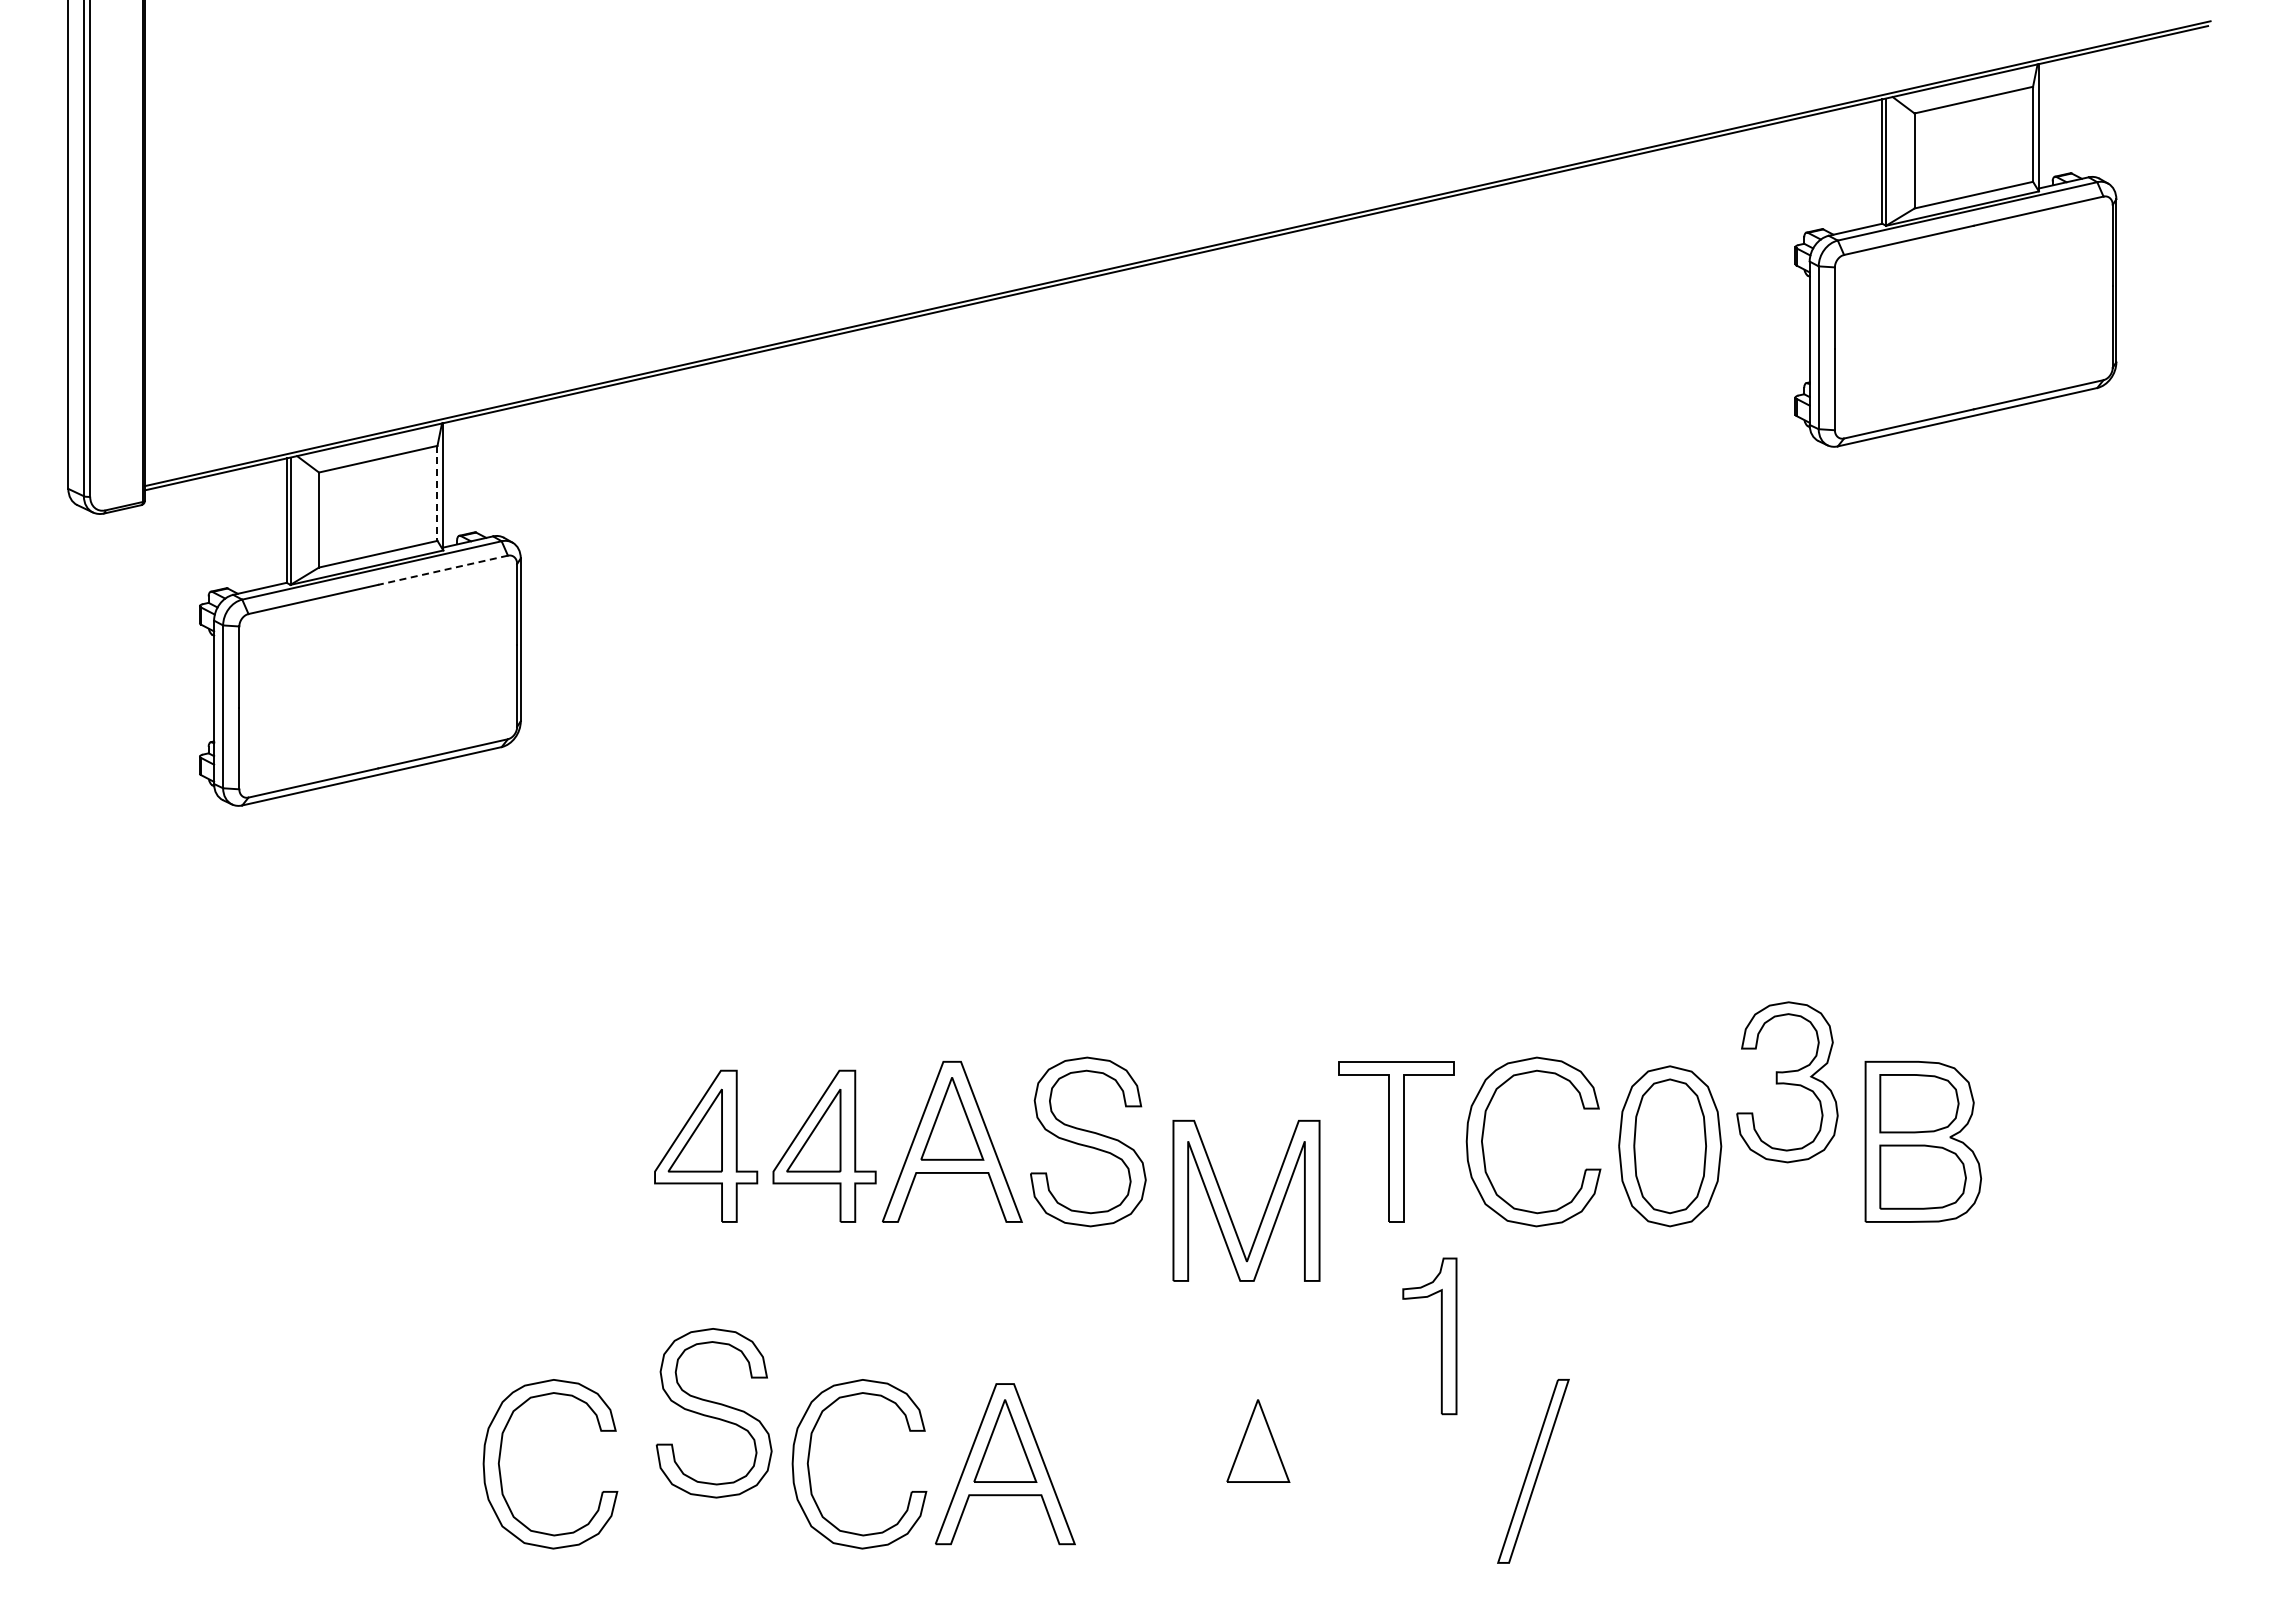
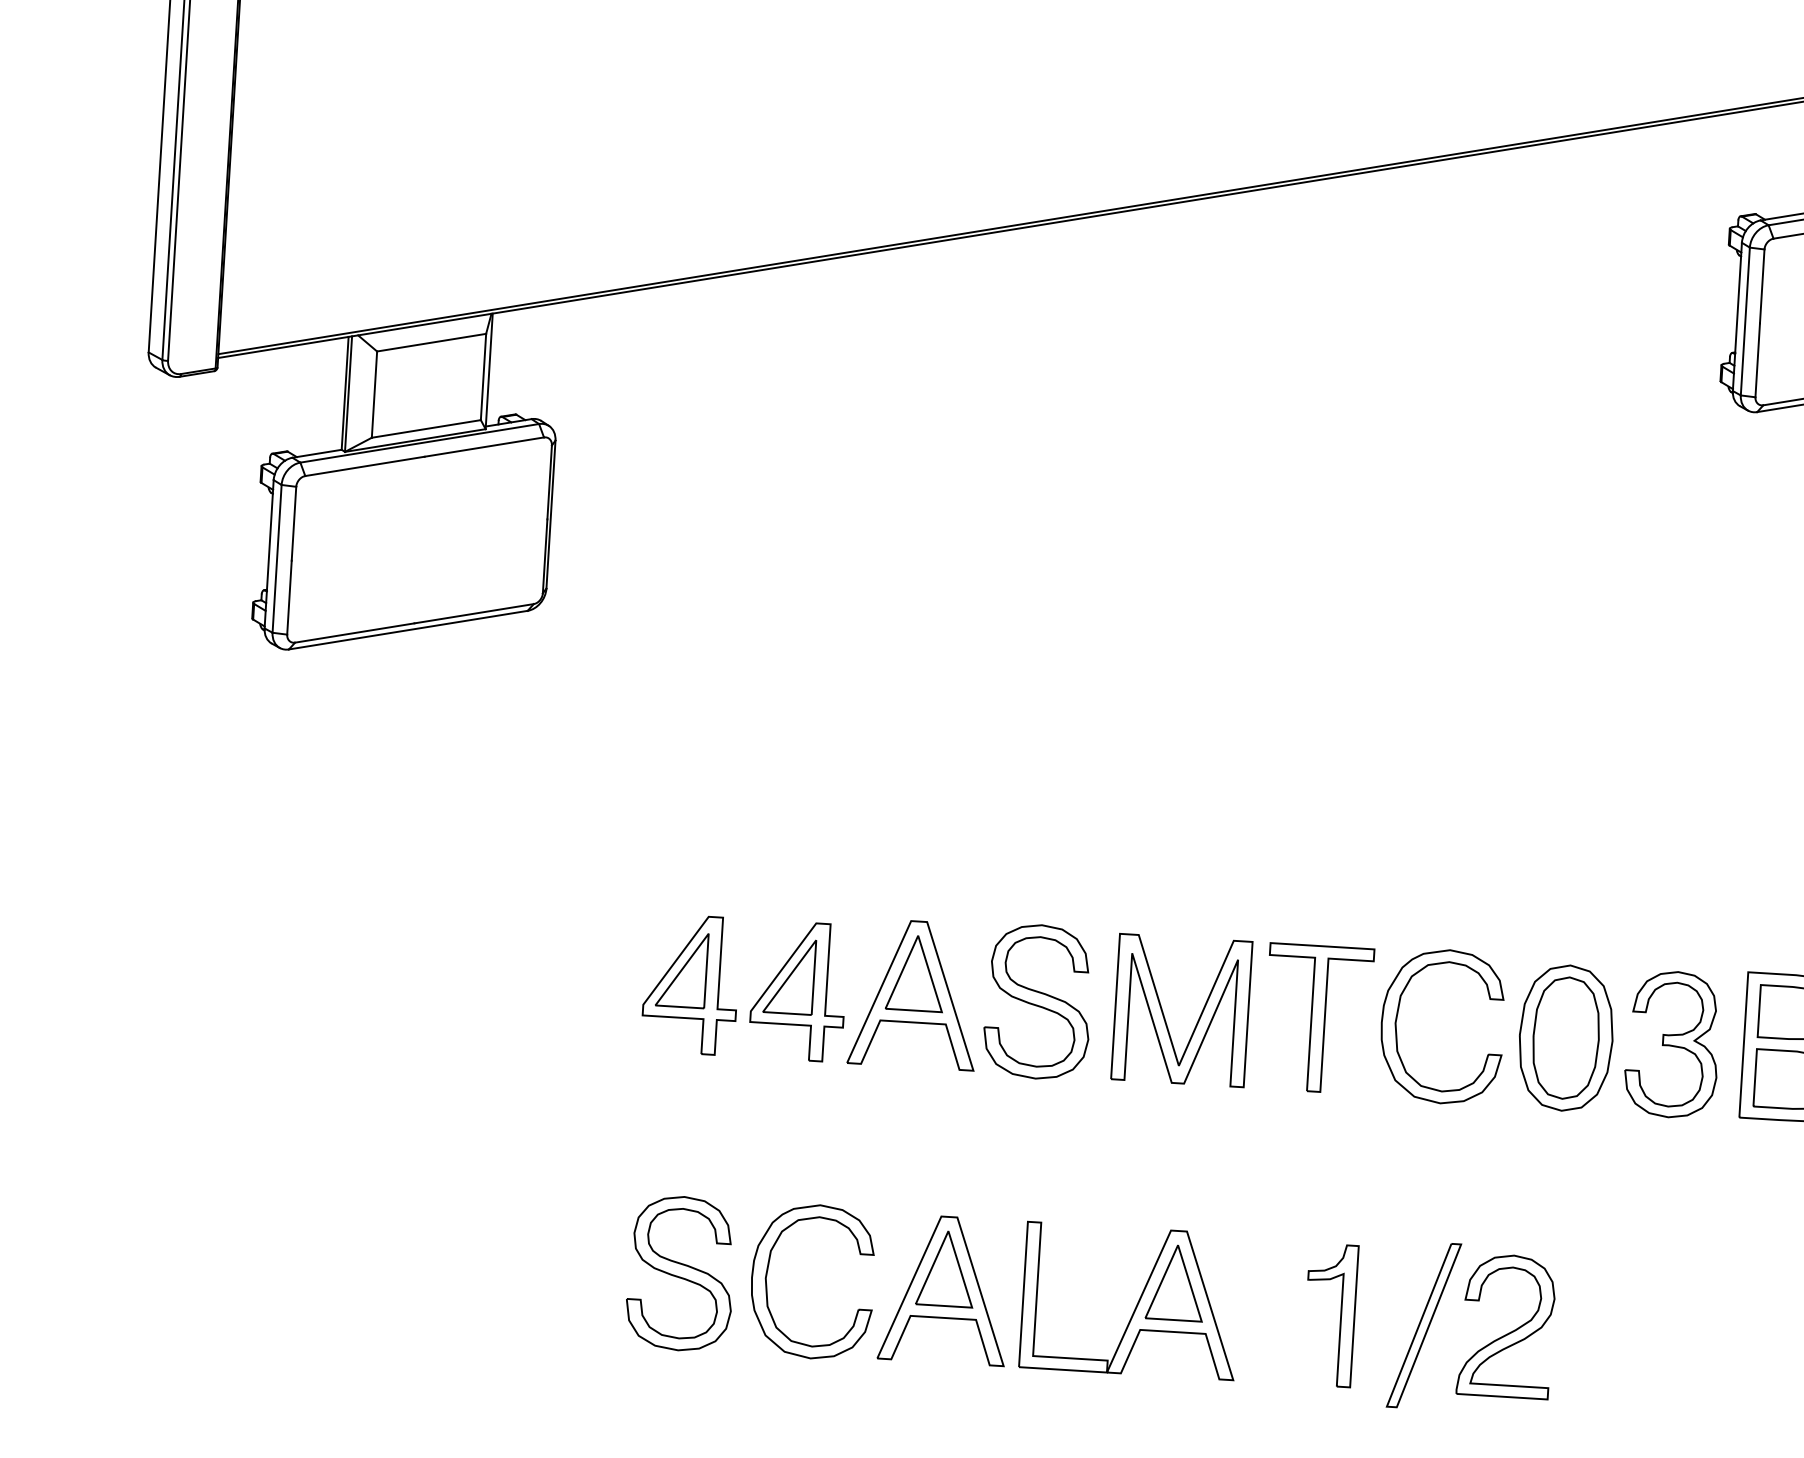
line: (437, 493) -> (483, 377), dashed -> solid
line: (442, 570) -> (483, 447), dashed -> solid
part: (1787, 1082) -> (1672, 1044), moved
part: (1227, 1206) -> (1164, 1014), moved
part: (1440, 1336) -> (1339, 1315), moved
part: (713, 1413) -> (680, 1273), moved
part: (500, 1466) -> (486, 1263), removed
part: (1216, 1467) -> (1136, 1304), added
part: (1626, 1473) -> (1508, 1332), added

